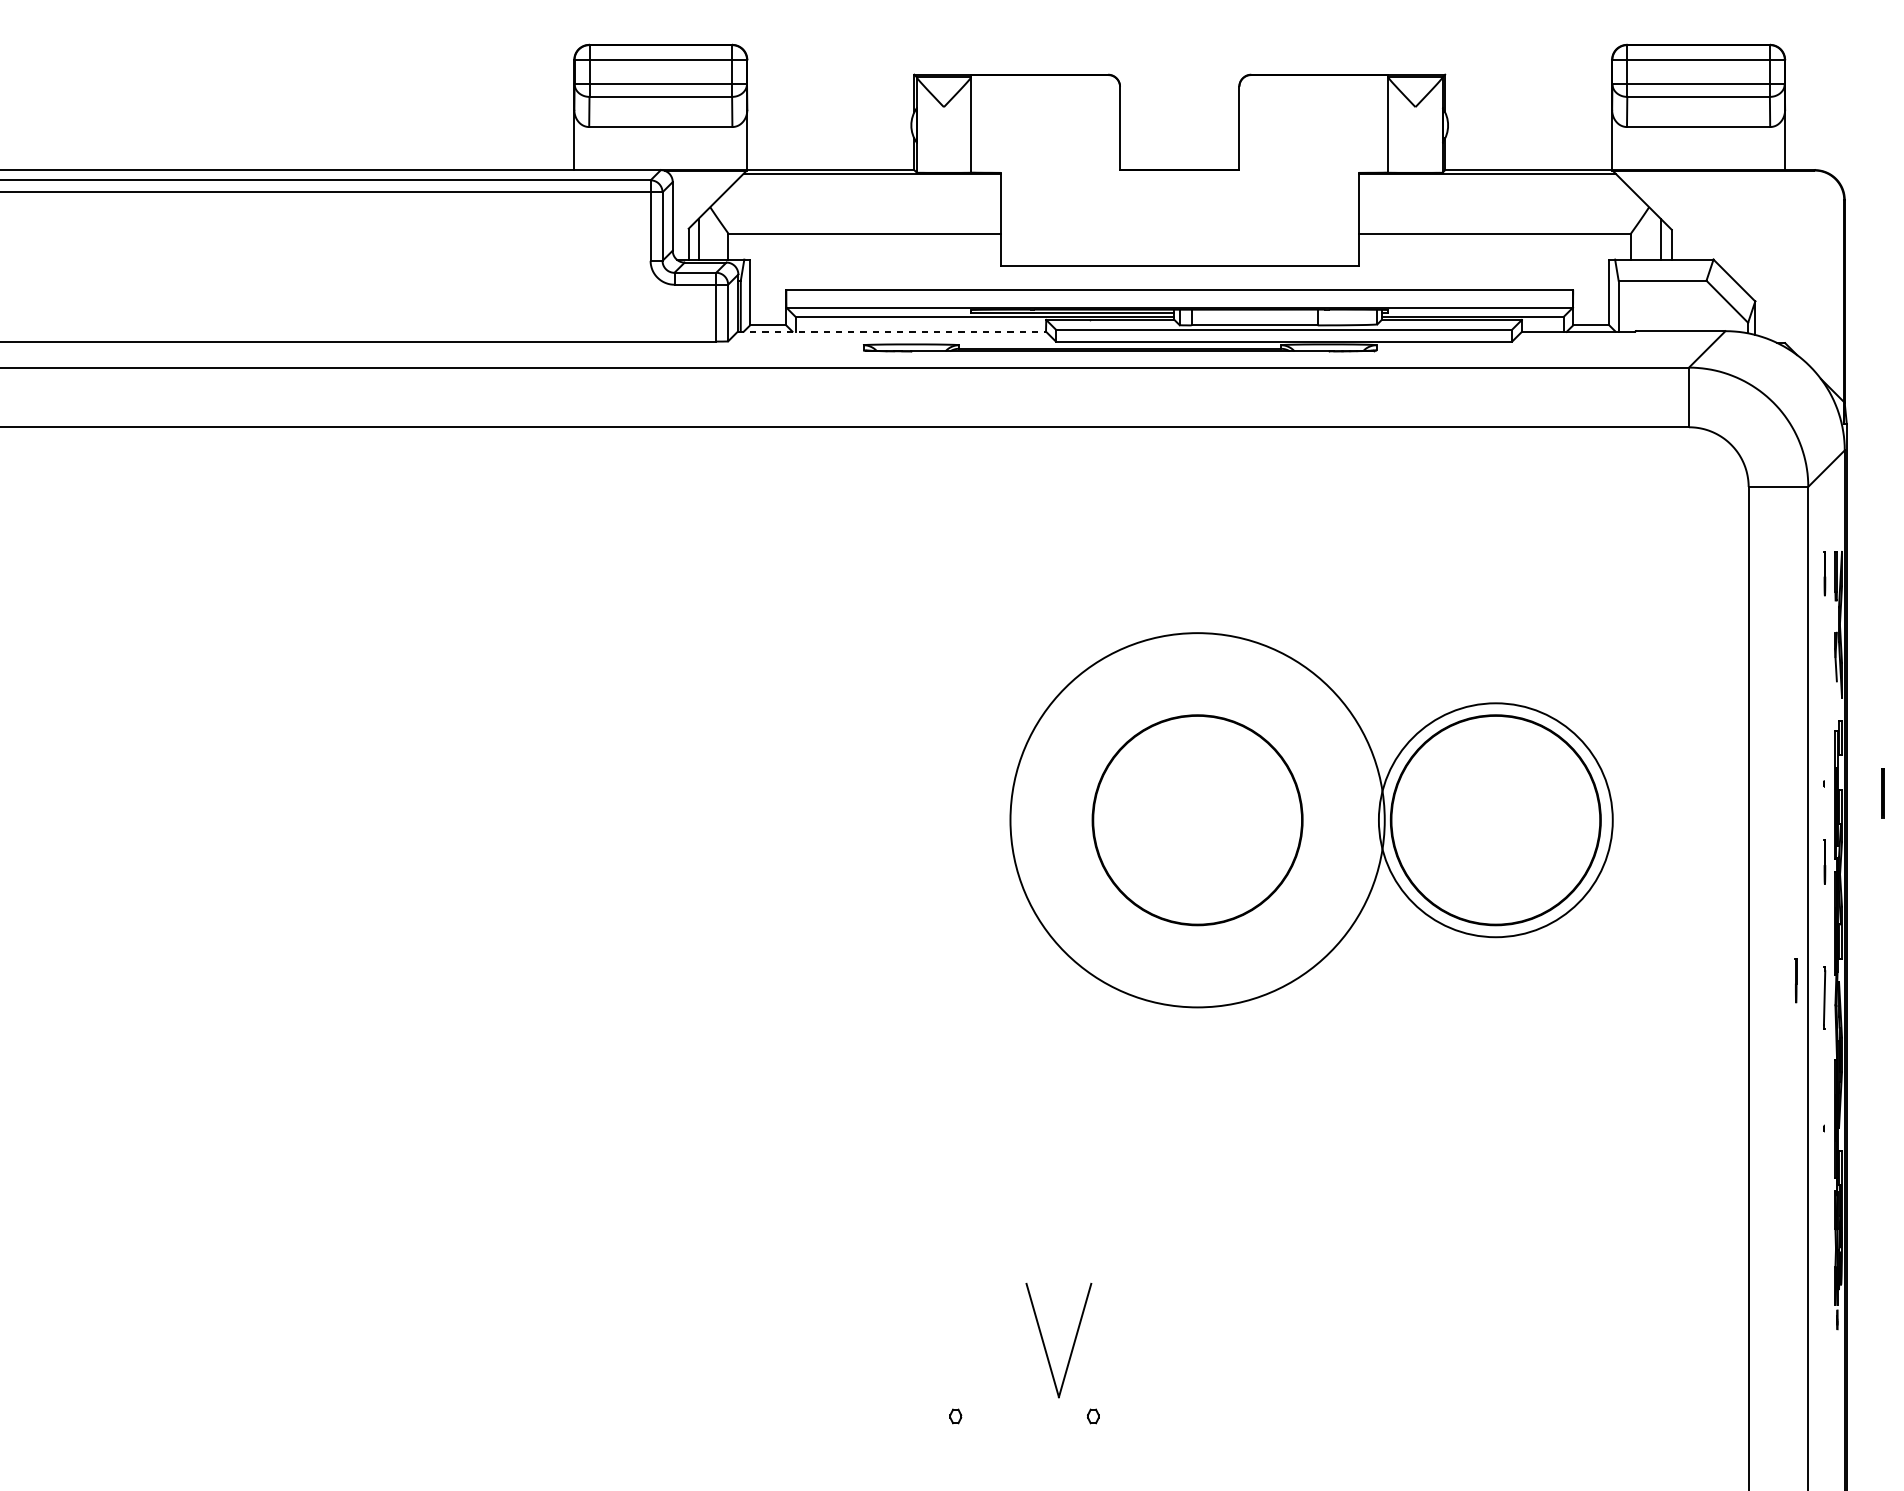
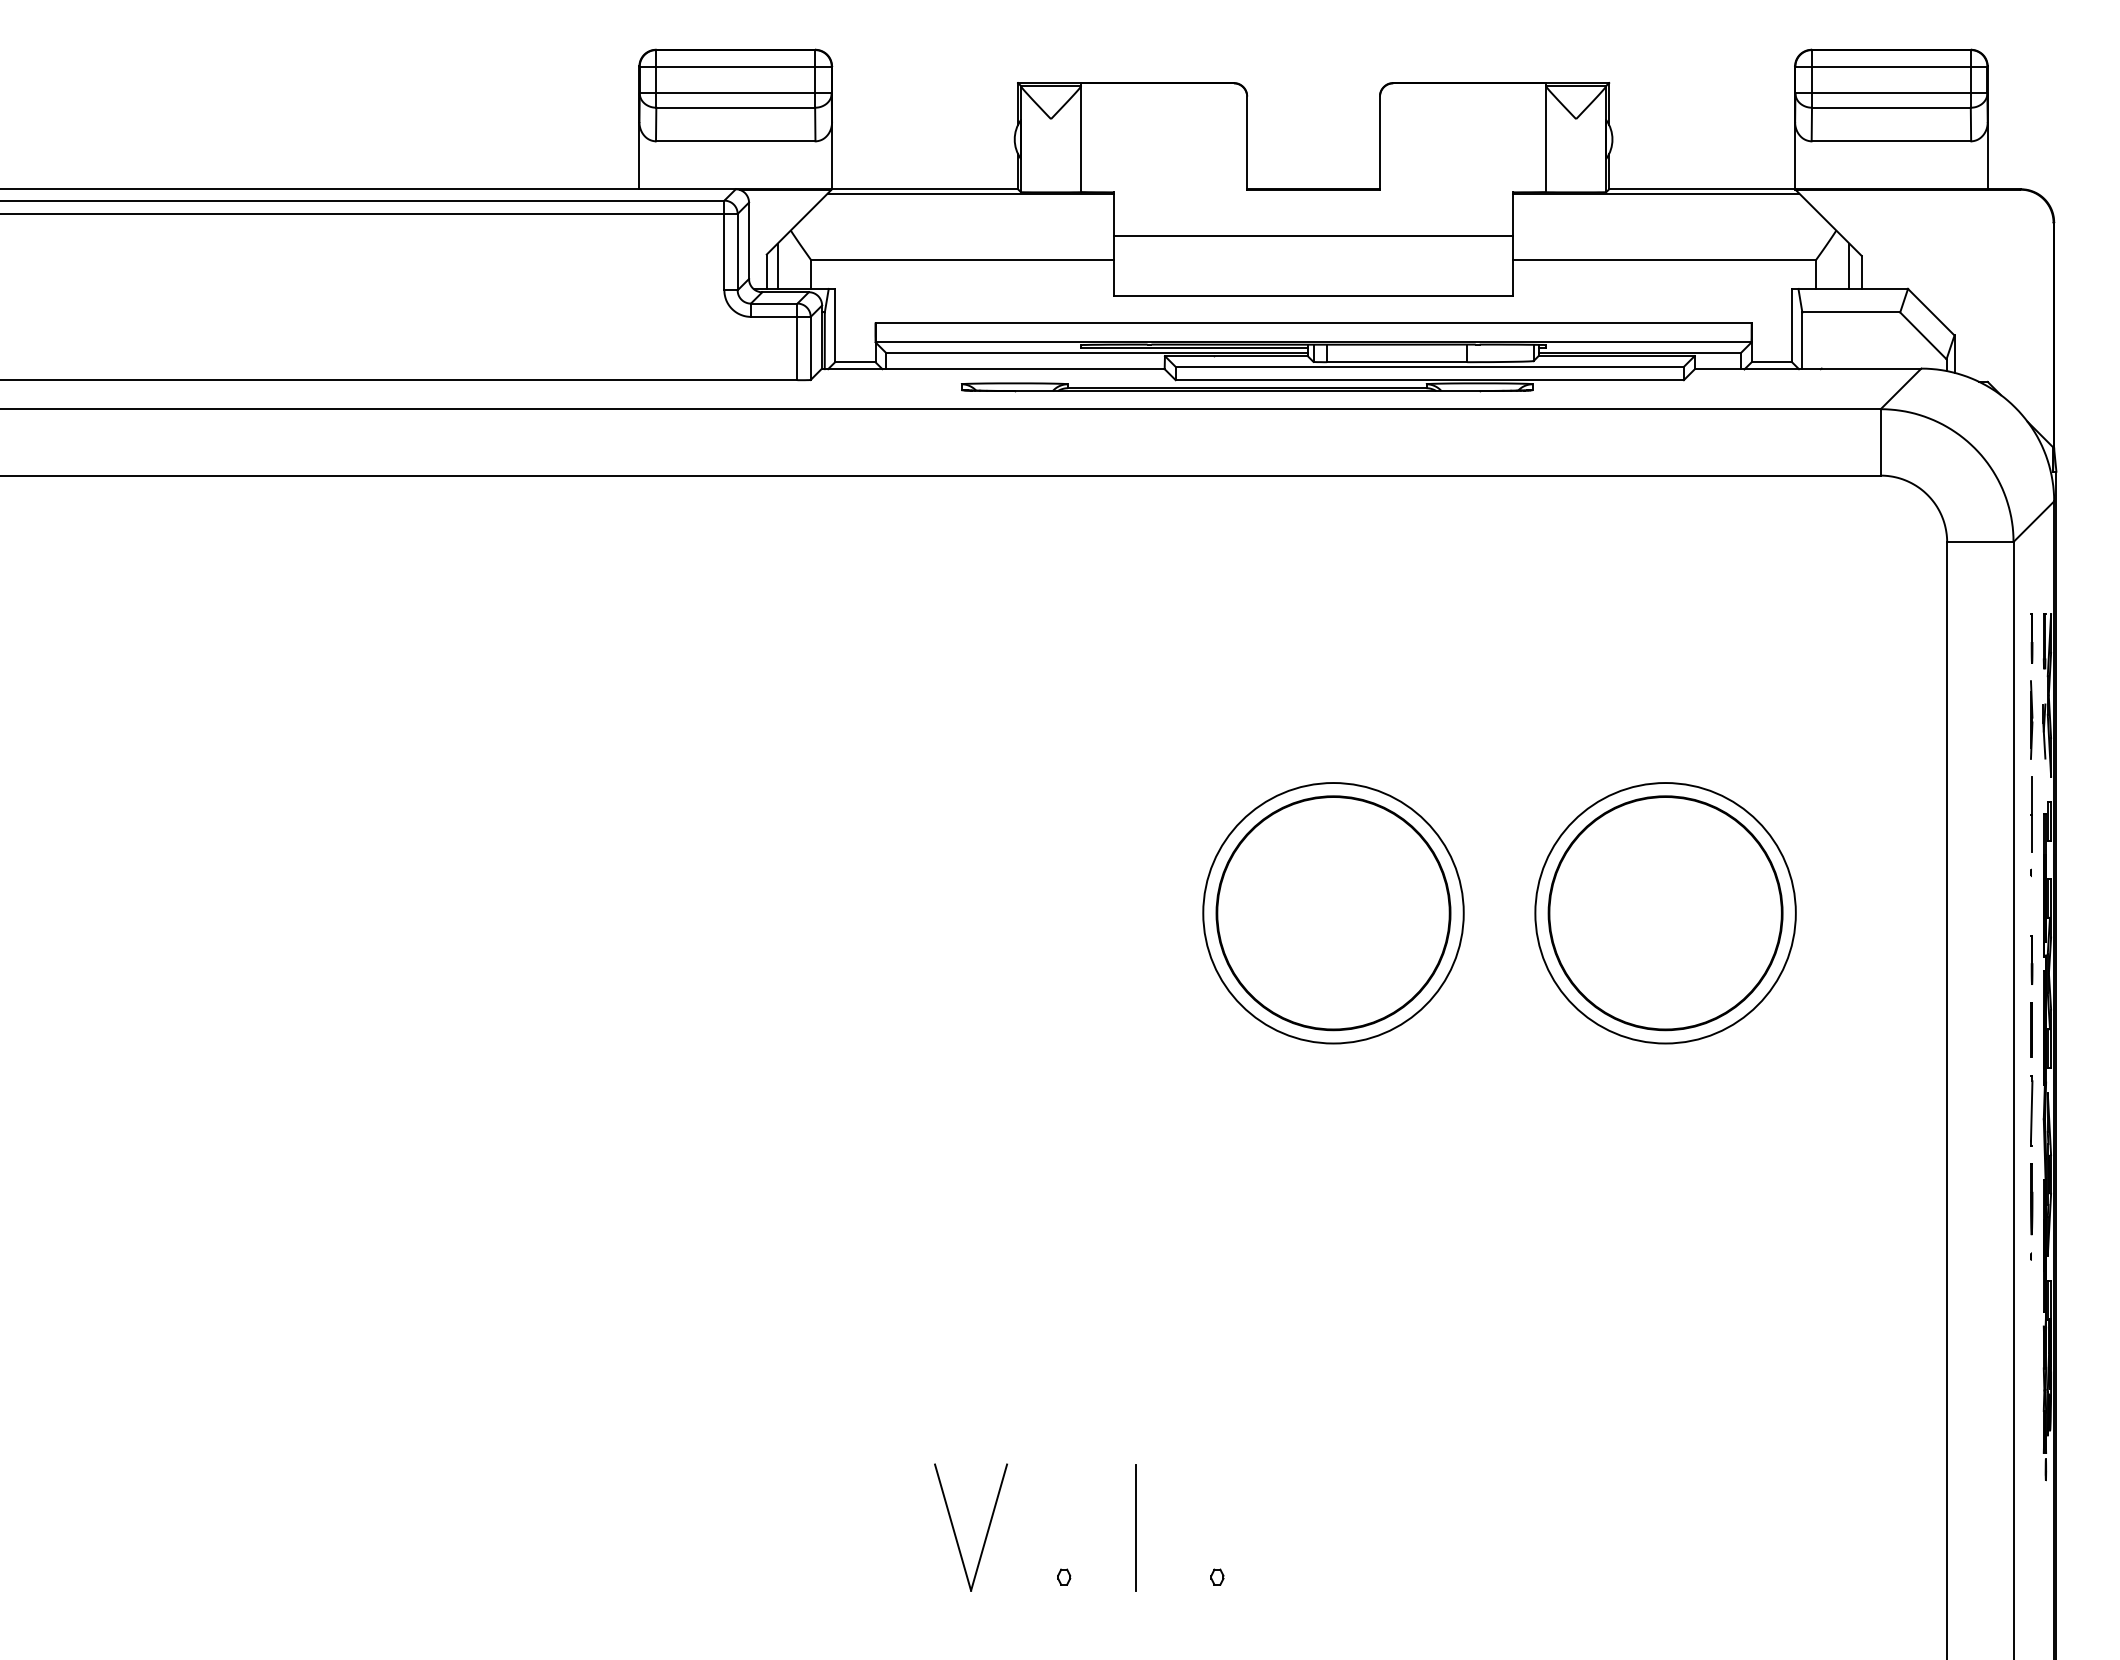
line: (1179, 211) -> (1313, 235), added
line: (892, 331) -> (993, 369), dashed -> solid
line: (1824, 646) -> (2031, 719), added
line: (1824, 731) -> (2031, 814), added
line: (1882, 793) -> (2031, 1029), moved
circle: (1197, 820) -> (1333, 913), size x0.62
line: (1795, 980) -> (1999, 1091), removed
line: (1824, 1077) -> (2031, 1199), added
part: (1044, 1344) -> (955, 1531), moved
line: (1020, 1371) -> (1136, 1527), added

